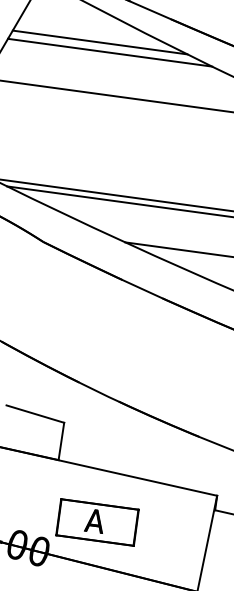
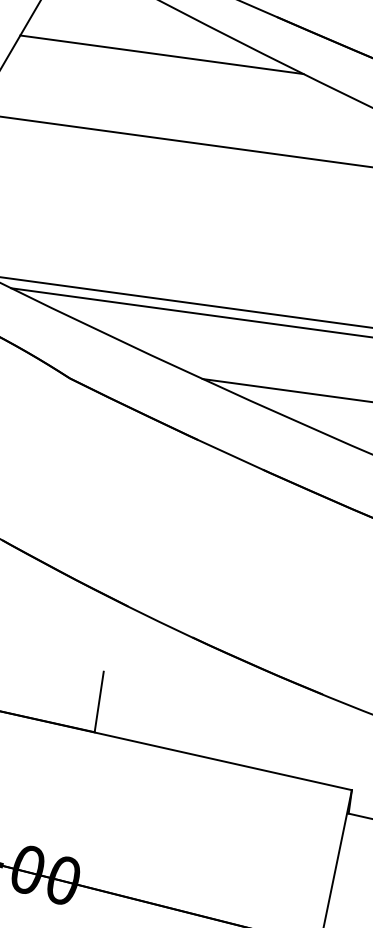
line: (110, 52) -> (178, 70), removed
line: (35, 413) -> (57, 656), removed
part: (97, 522) -> (157, 833), removed

